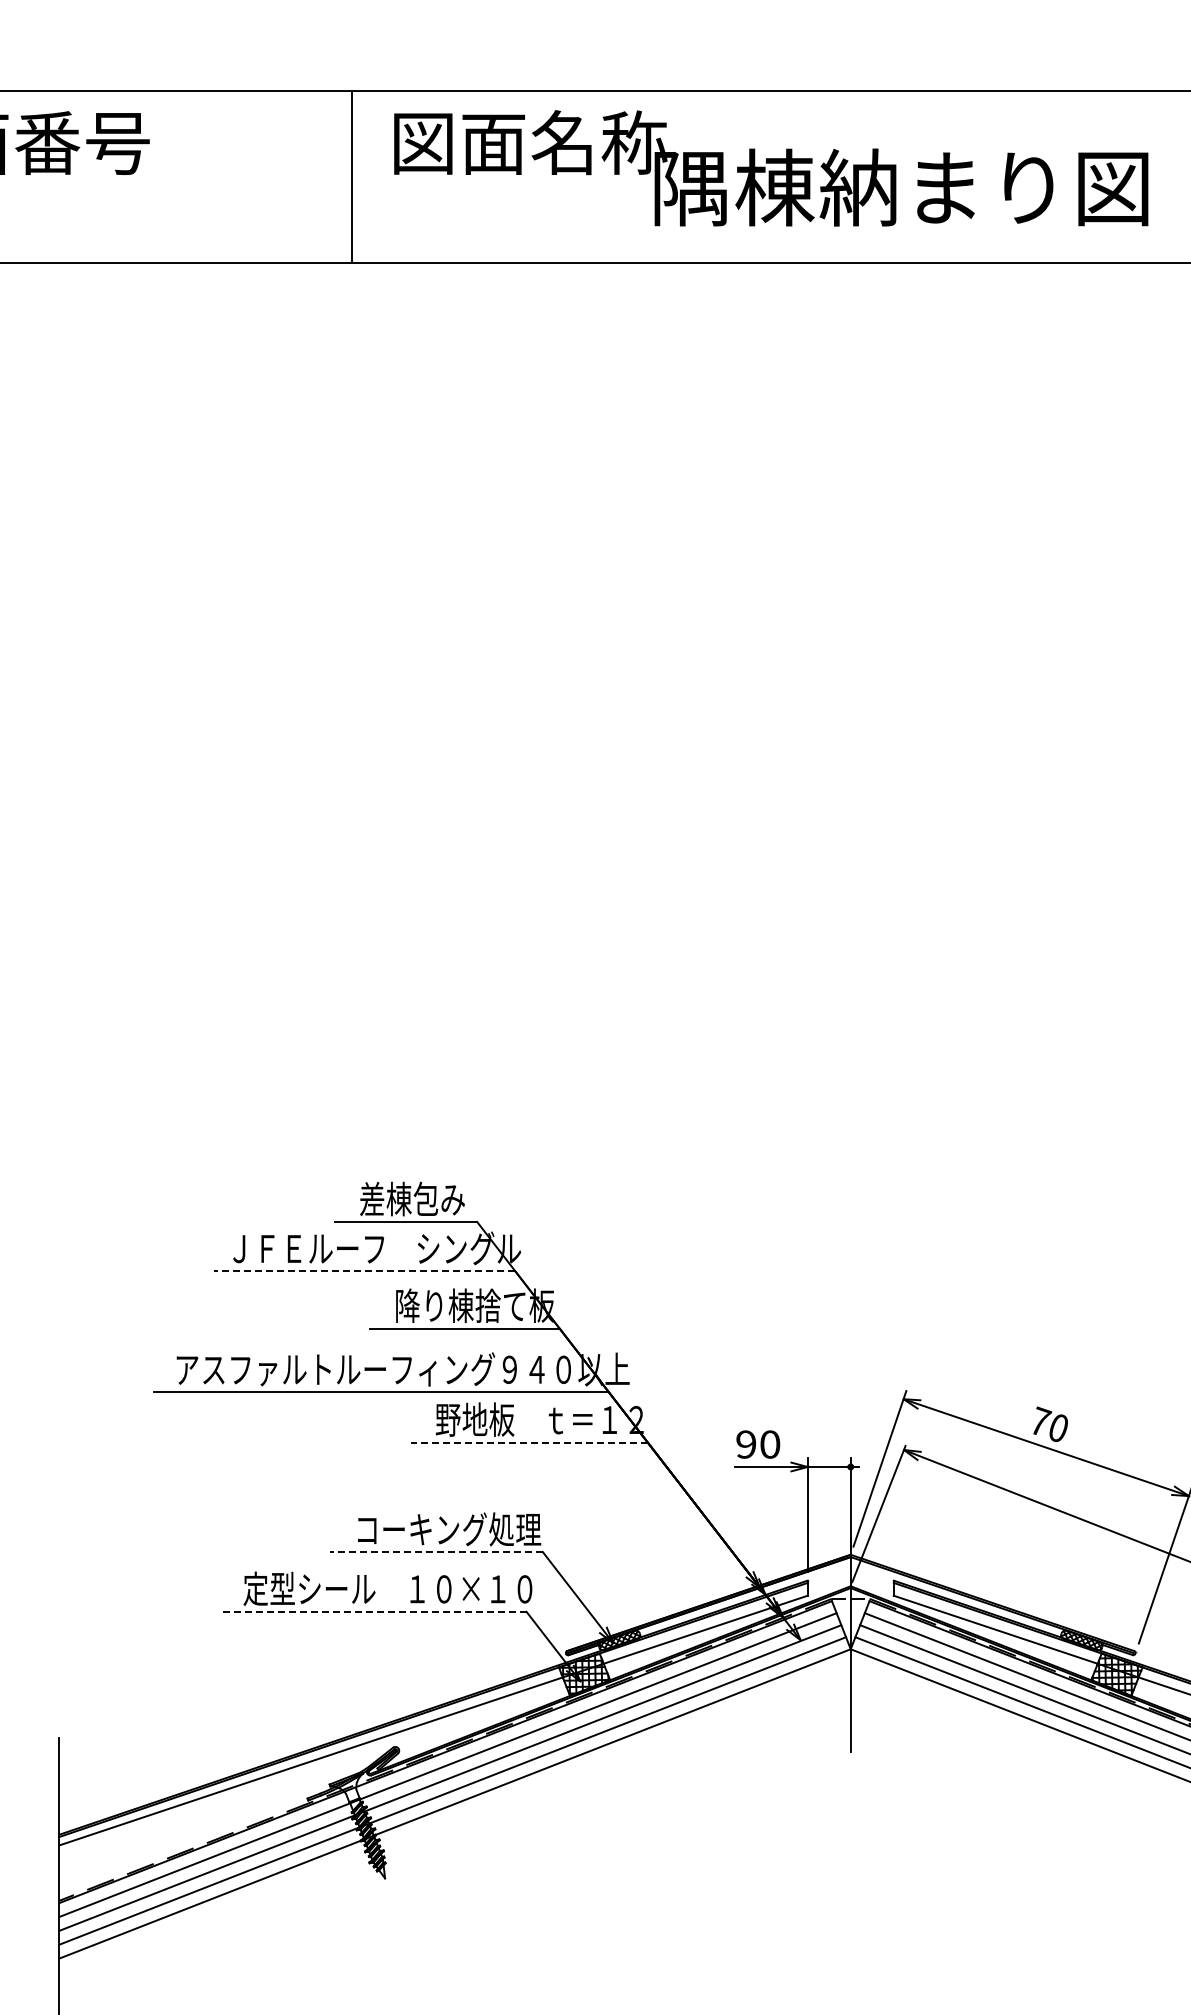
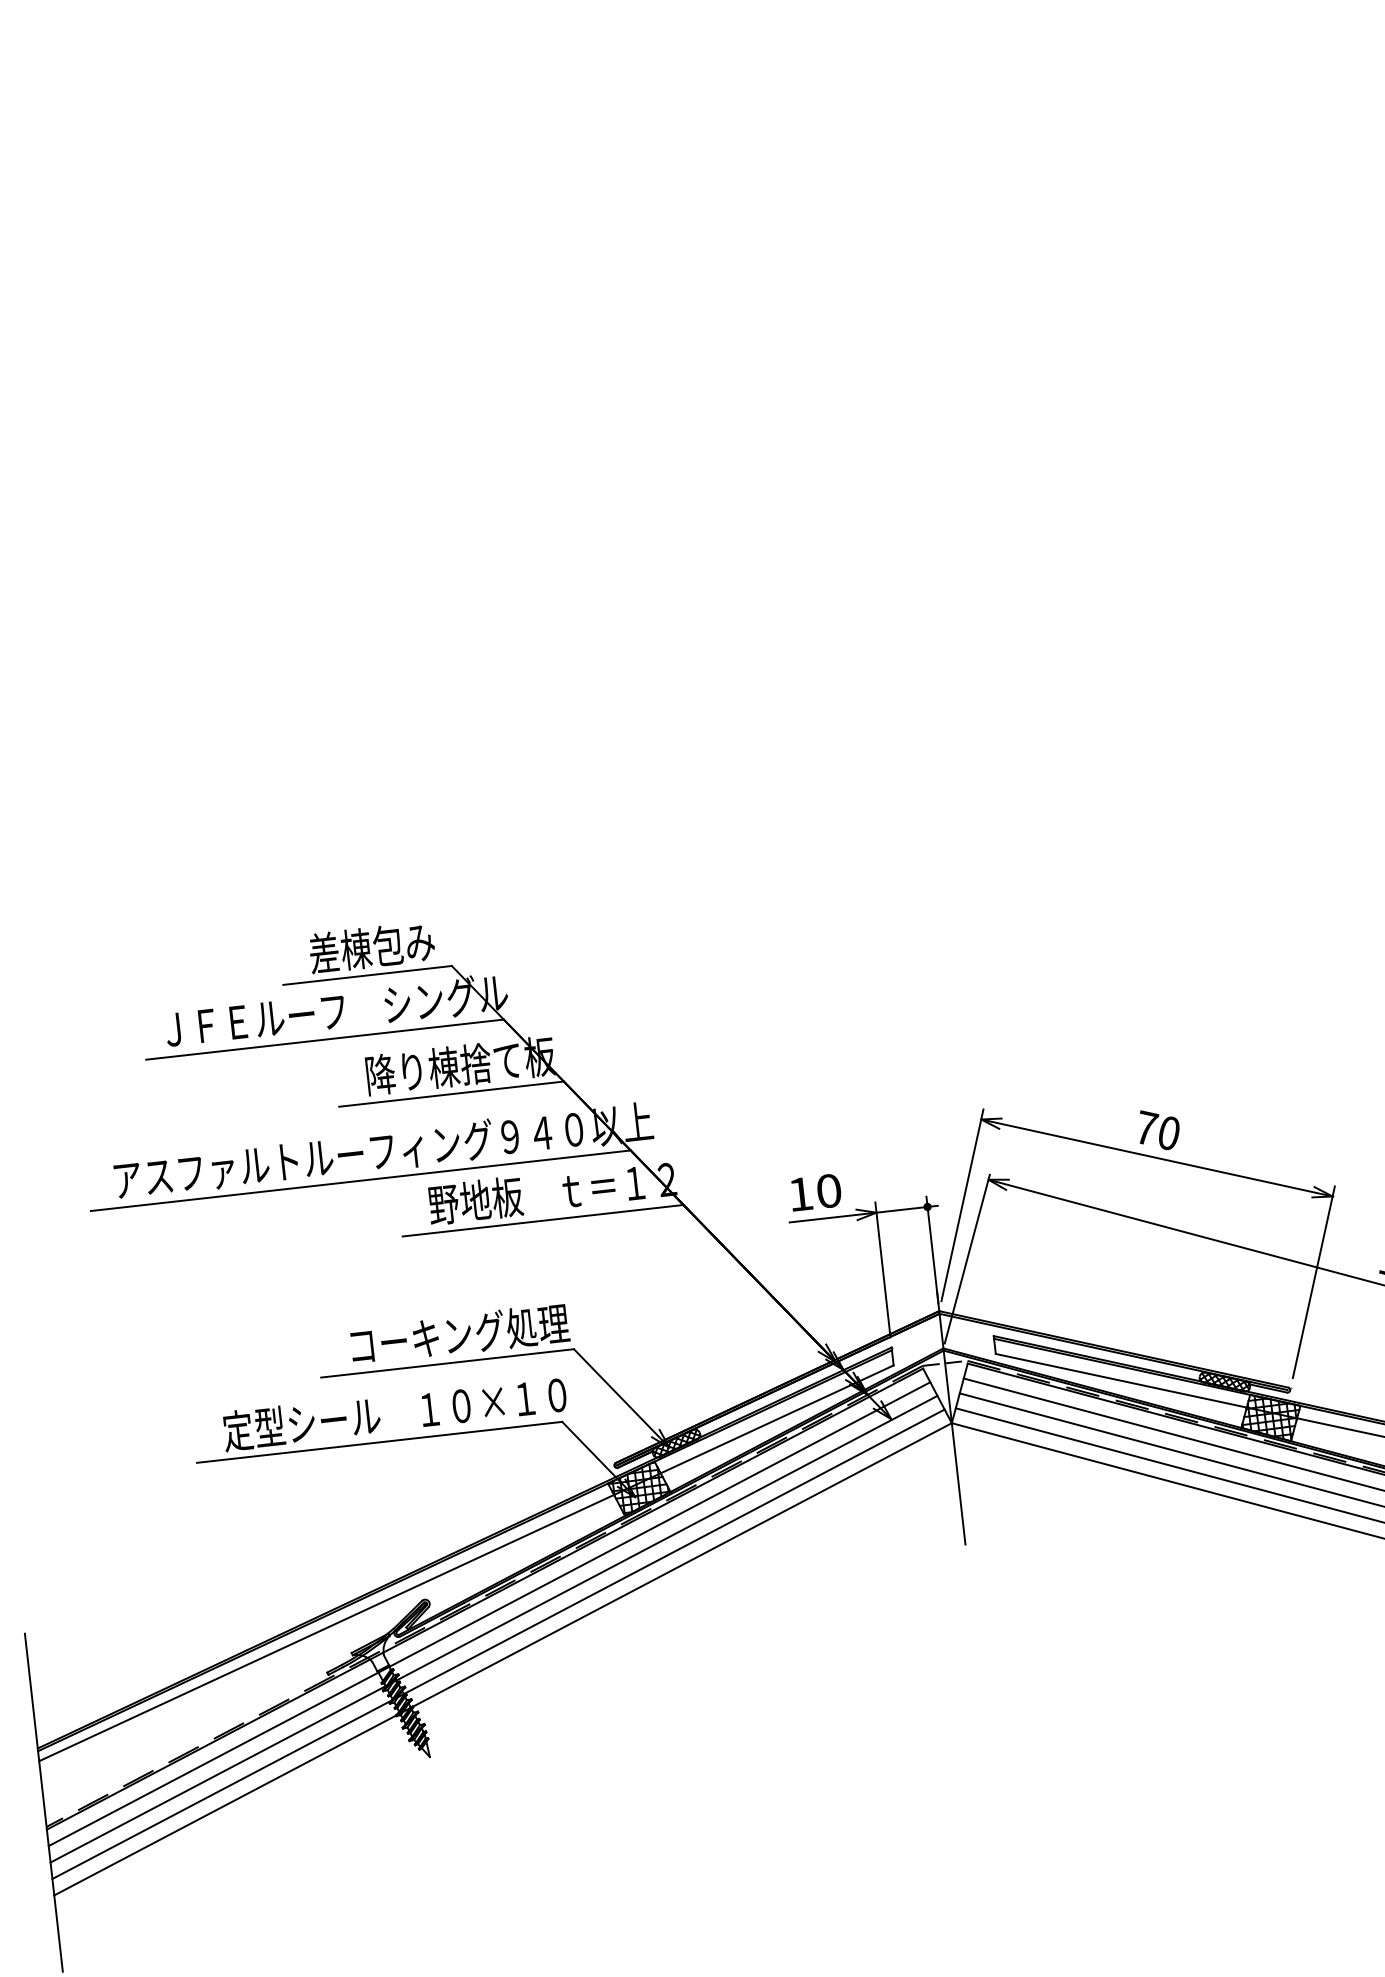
line: (364, 1271) -> (324, 1039), dashed -> solid
line: (528, 1442) -> (542, 1220), dashed -> solid
text: (745, 1444) -> (799, 1194), 90 -> 10
line: (436, 1552) -> (447, 1363), dashed -> solid
line: (372, 1611) -> (379, 1442), dashed -> solid

